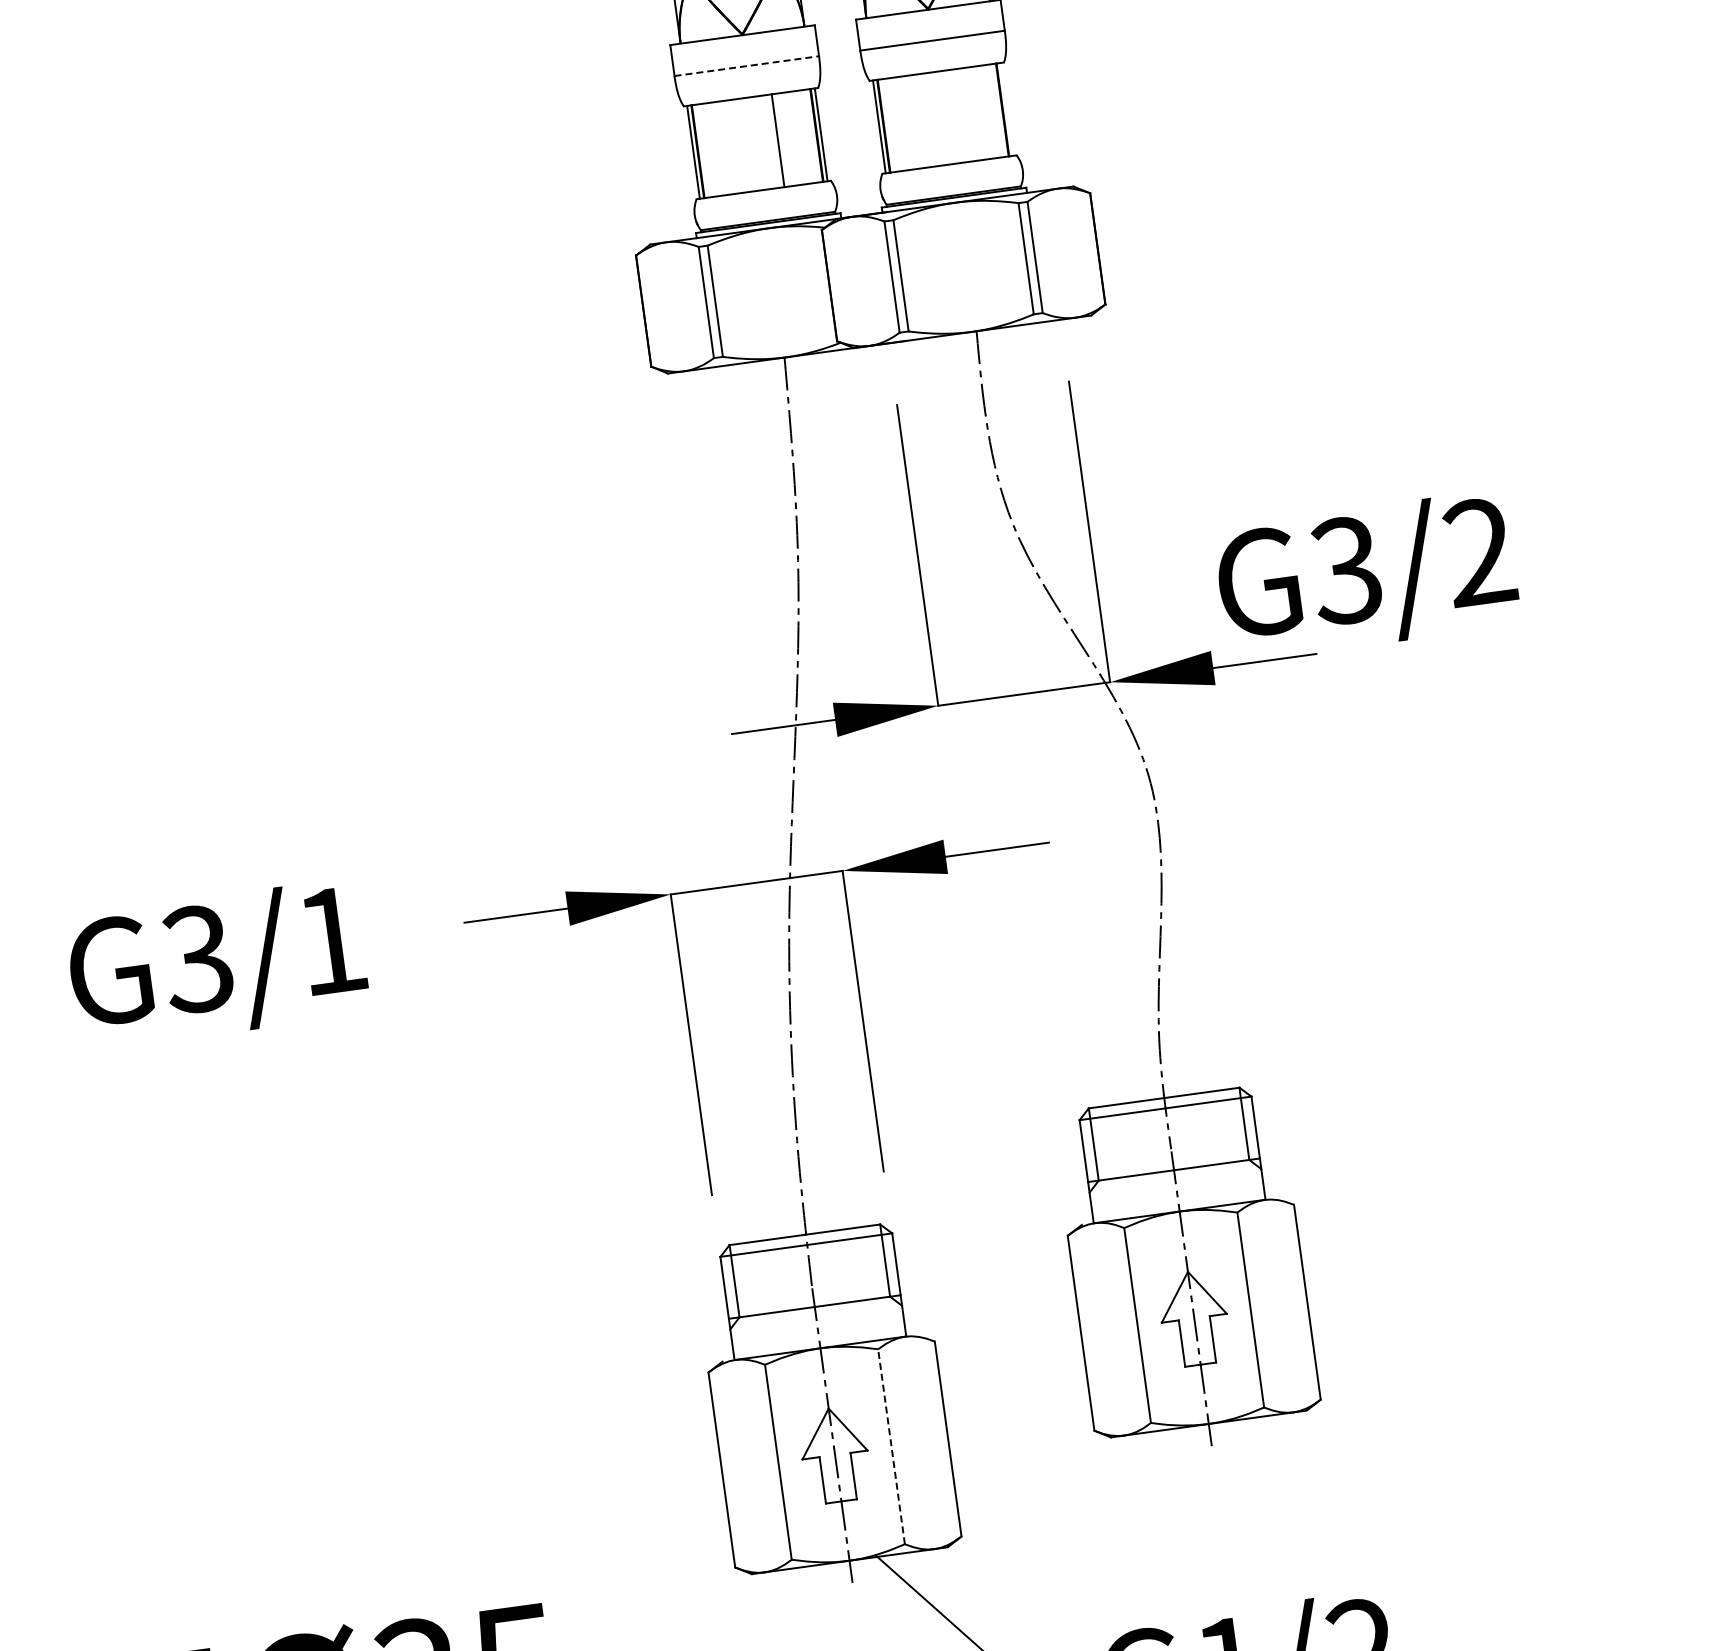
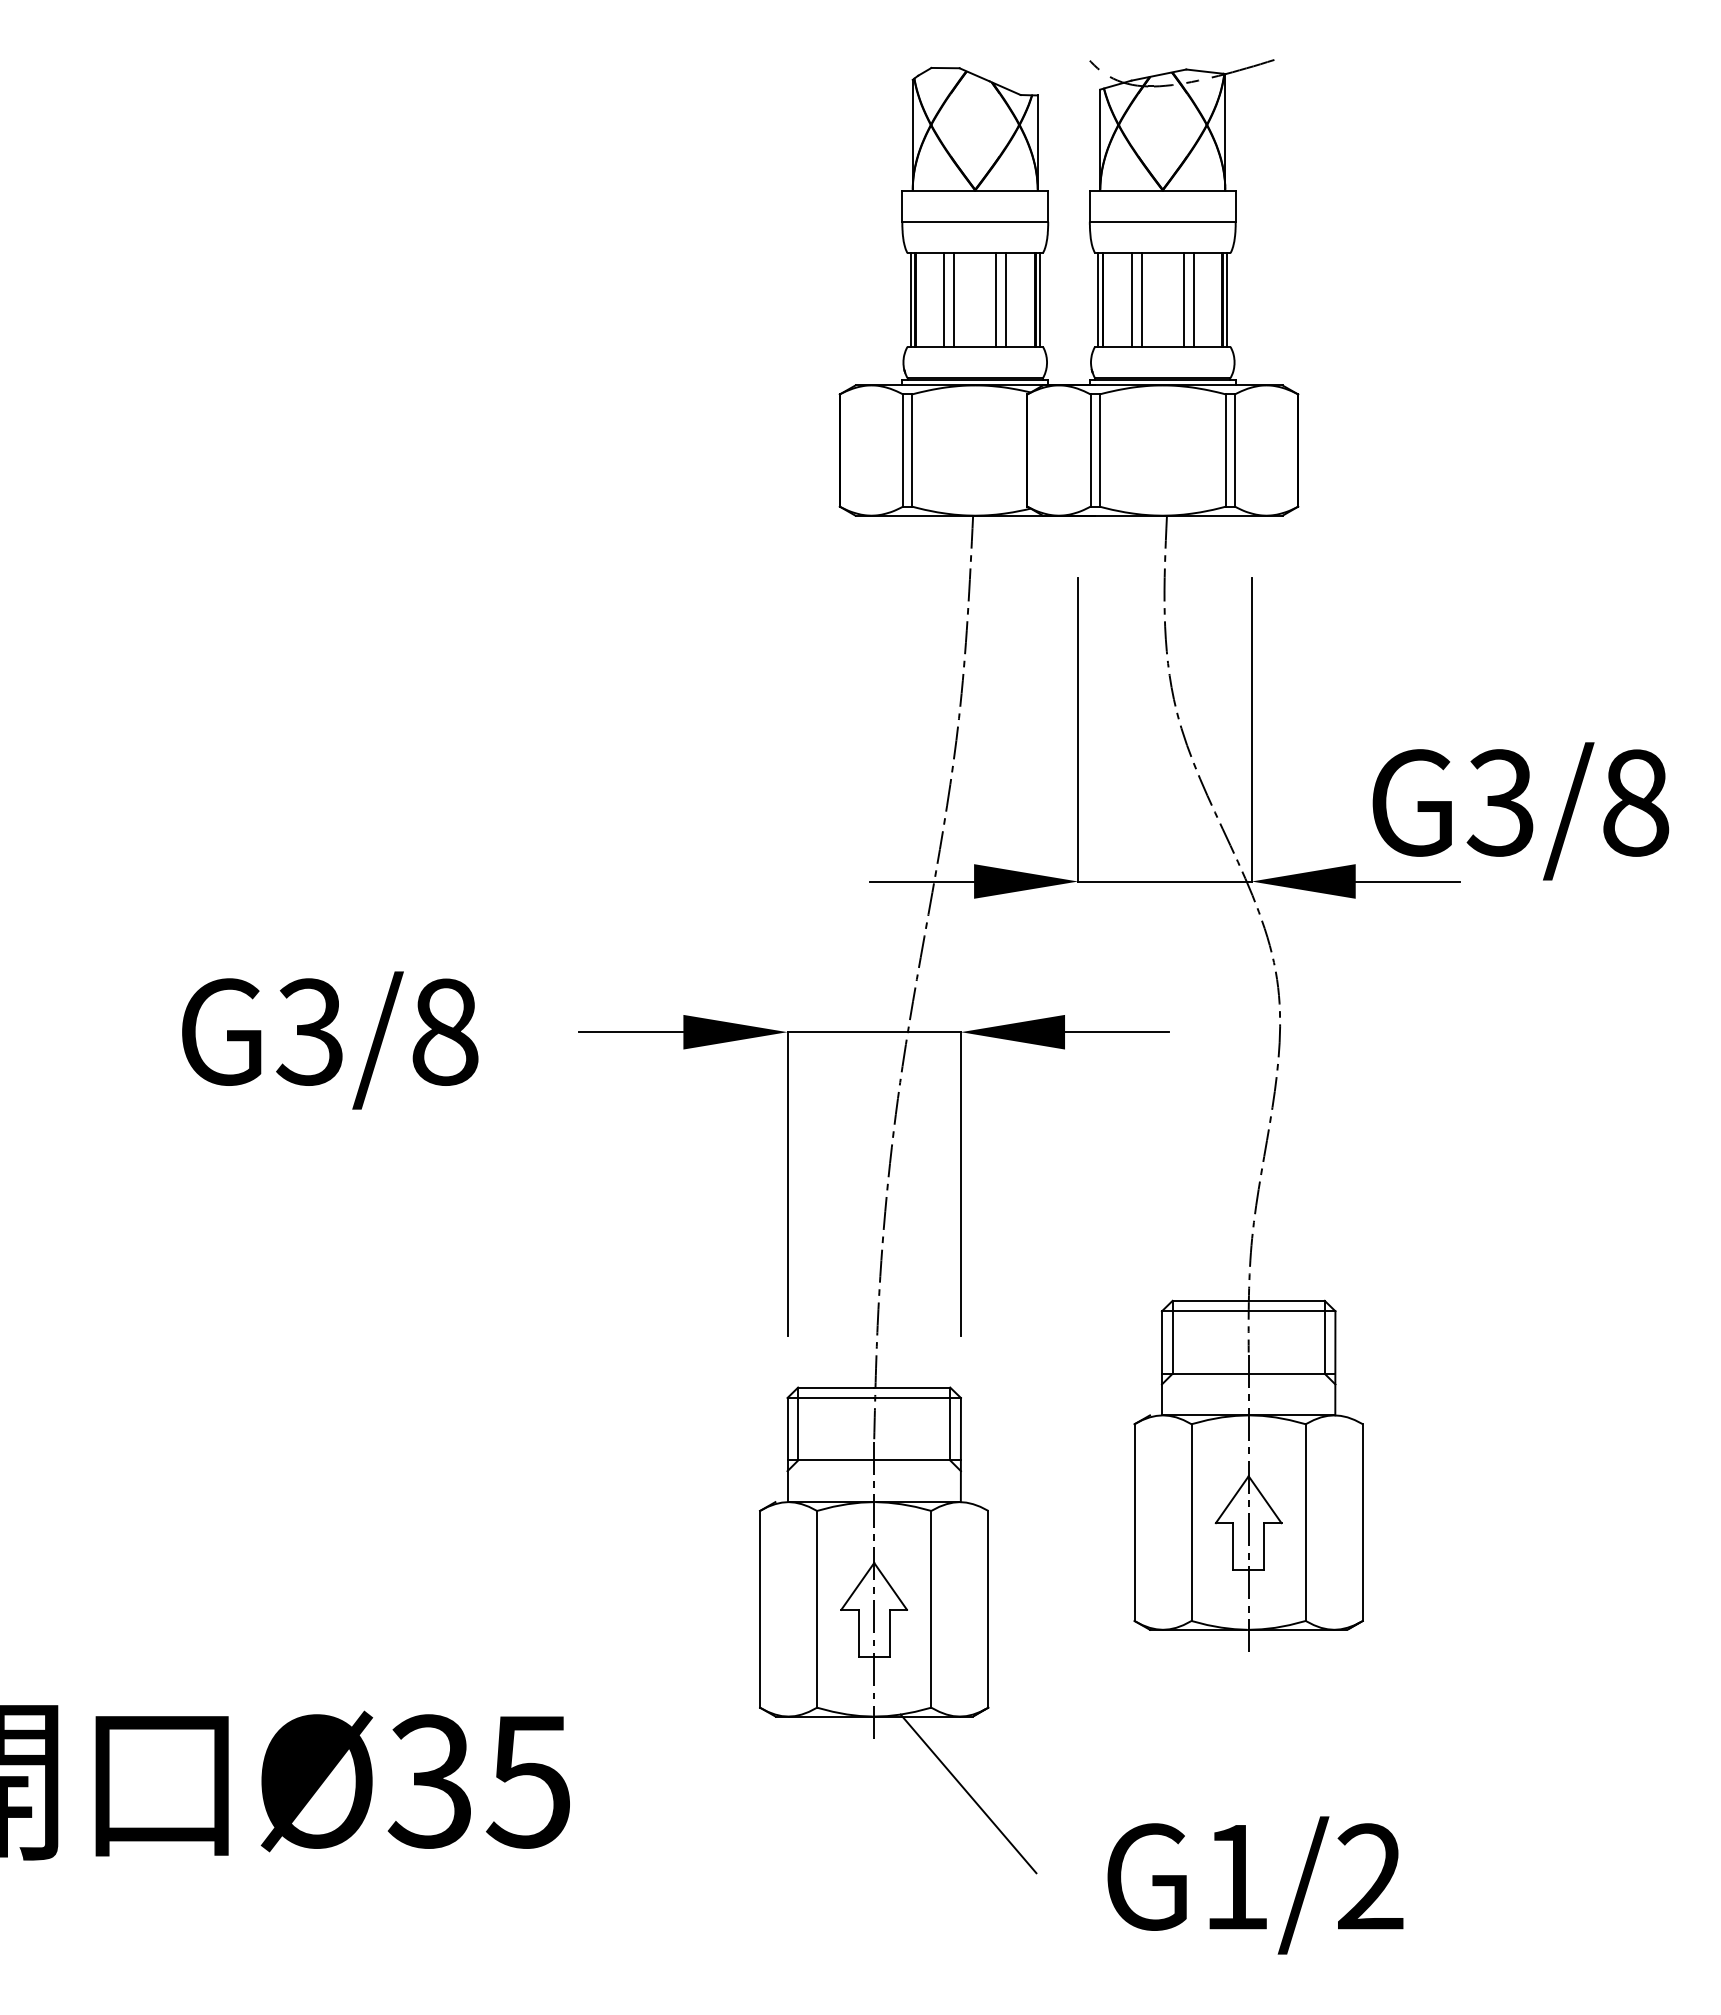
line: (746, 65) -> (975, 221), dashed -> solid
line: (1007, 108) -> (1227, 299), added
line: (973, 113) -> (1193, 299), added
line: (963, 114) -> (1183, 299), added
line: (922, 120) -> (1141, 299), added
line: (913, 121) -> (1132, 299), added
line: (788, 138) -> (1006, 299), added
line: (736, 145) -> (954, 299), added
line: (726, 147) -> (944, 299), added
text: (1479, 551) -> (1635, 802), G3/2 -> G3/8
text: (331, 940) -> (445, 1031), G3/1 -> G3/8
line: (891, 1445) -> (931, 1608), dashed -> solid

